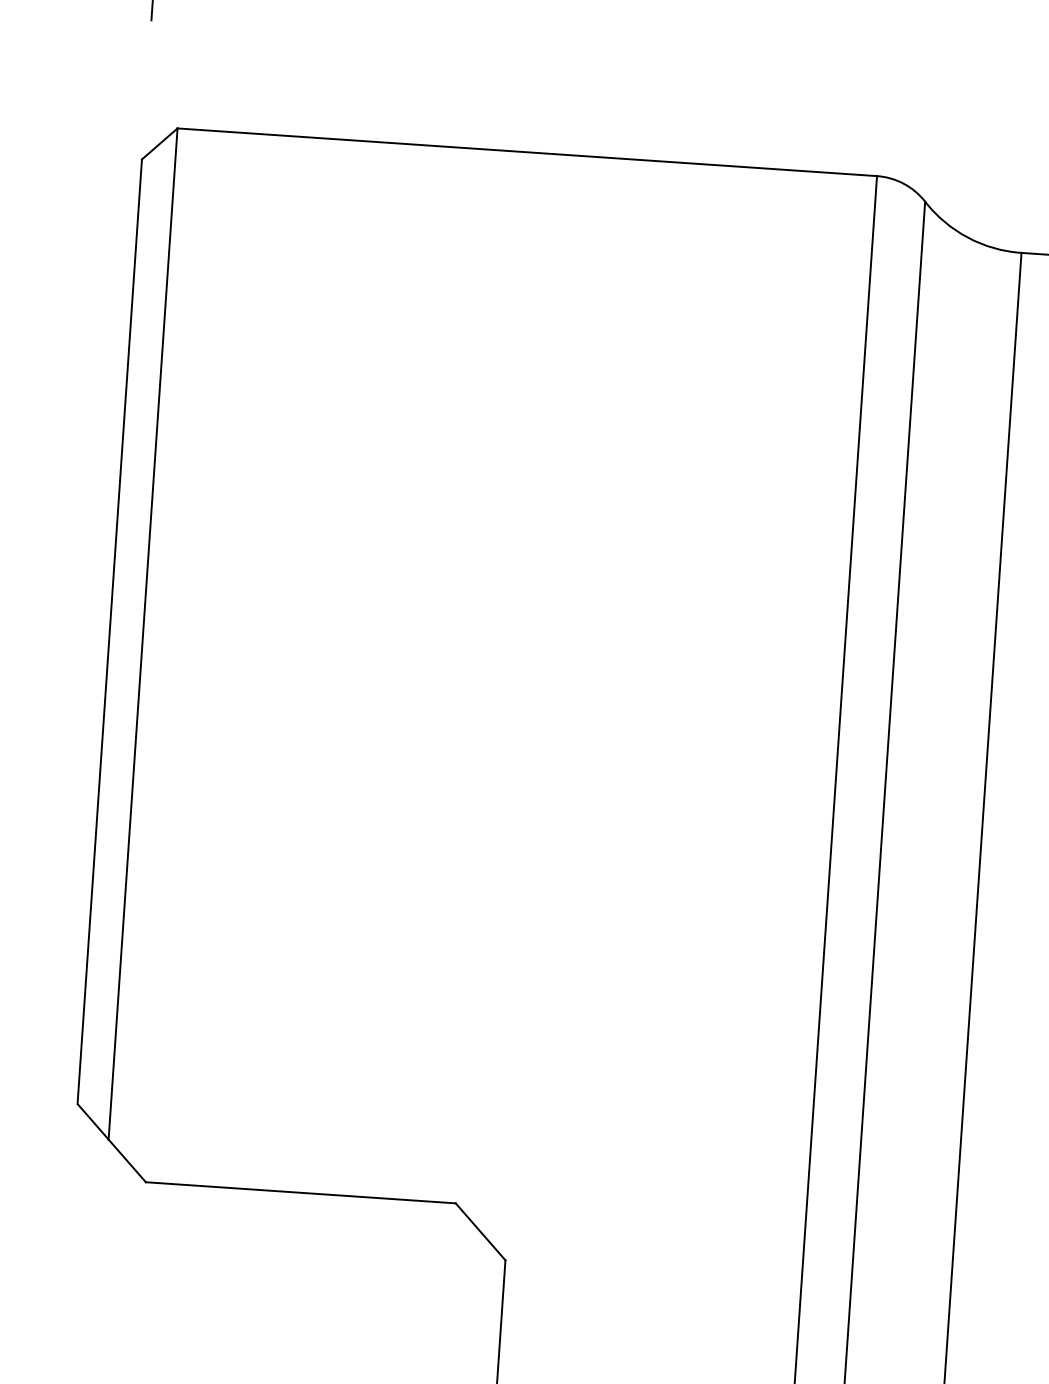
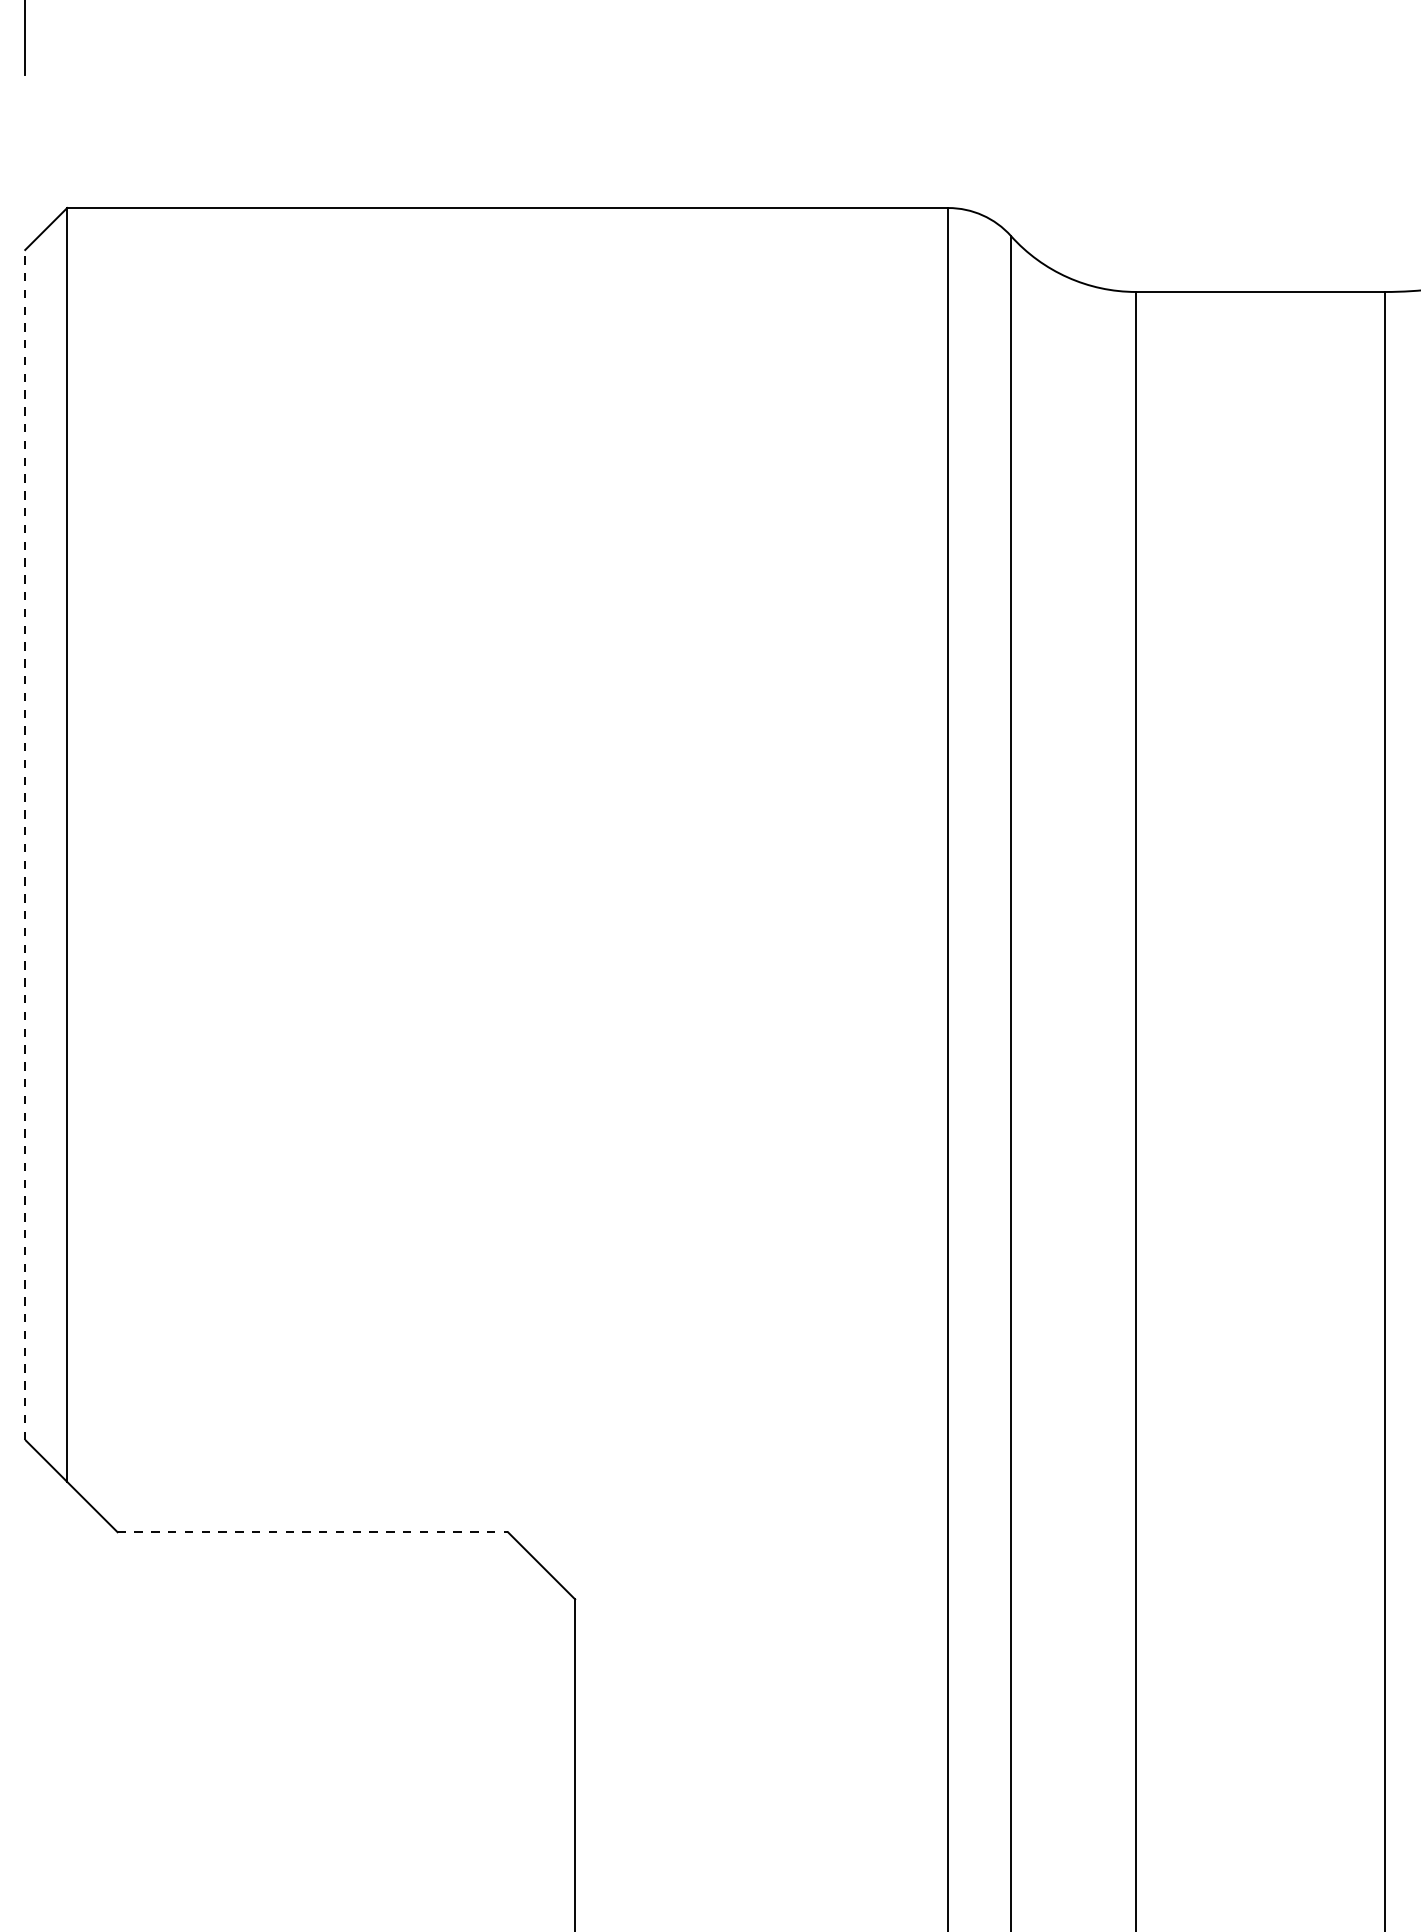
line: (110, 631) -> (25, 844), solid -> dashed
line: (301, 1193) -> (313, 1532), solid -> dashed

